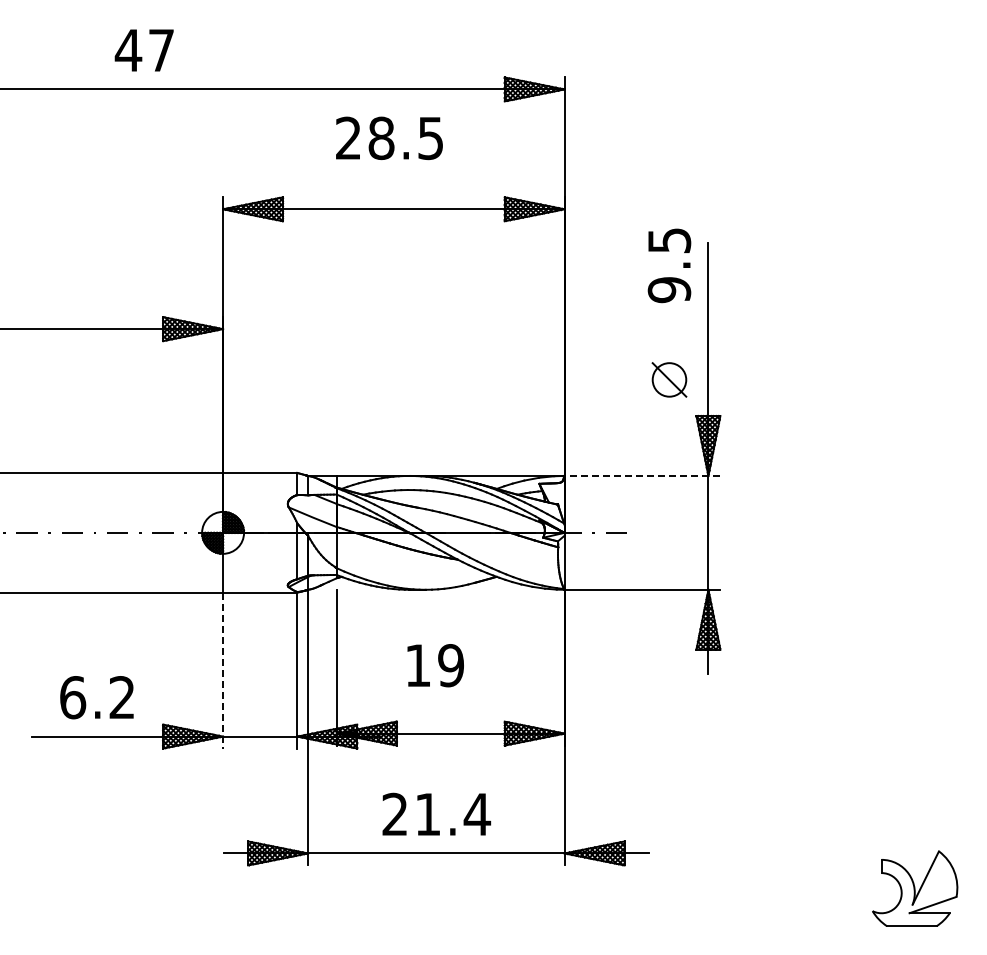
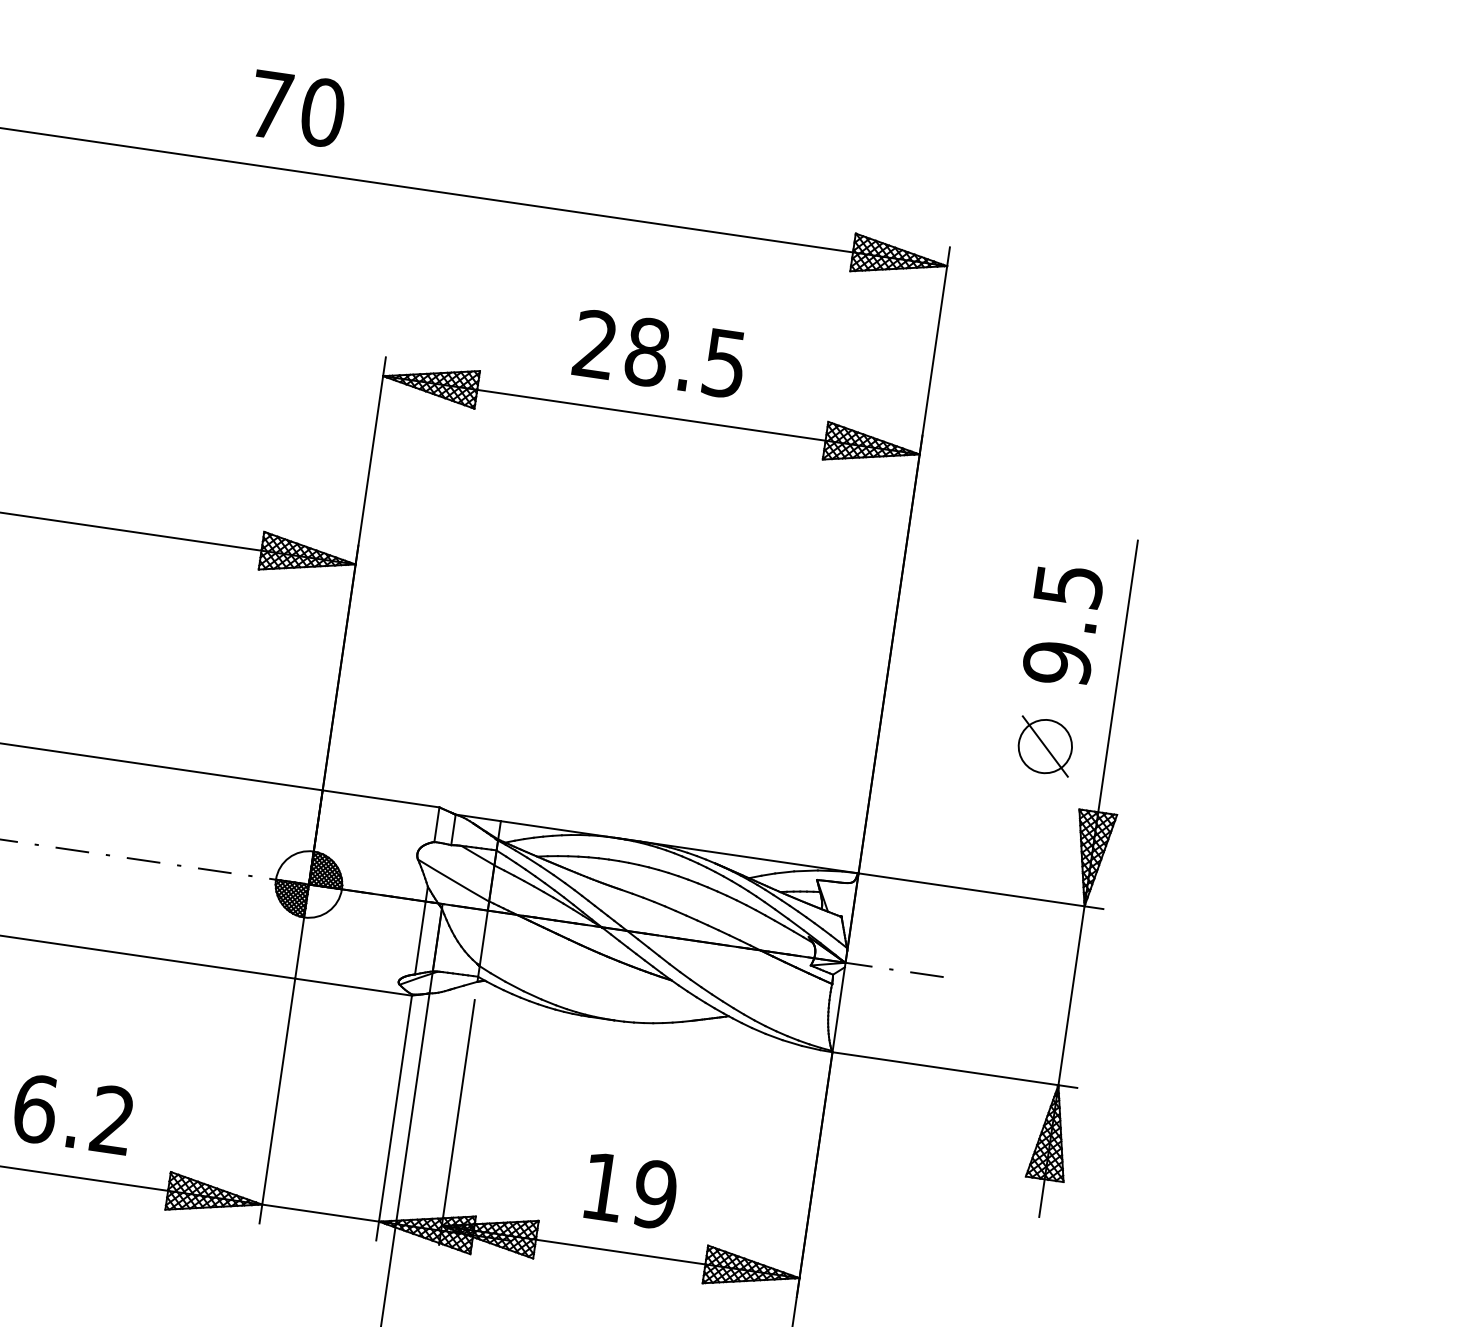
text: (144, 50) -> (296, 108), 47 -> 70
text: (389, 138) -> (659, 354), moved
text: (669, 265) -> (1063, 624), moved
line: (642, 475) -> (981, 890), dashed -> solid
text: (435, 665) -> (630, 1190), moved
line: (223, 670) -> (278, 1100), dashed -> solid

